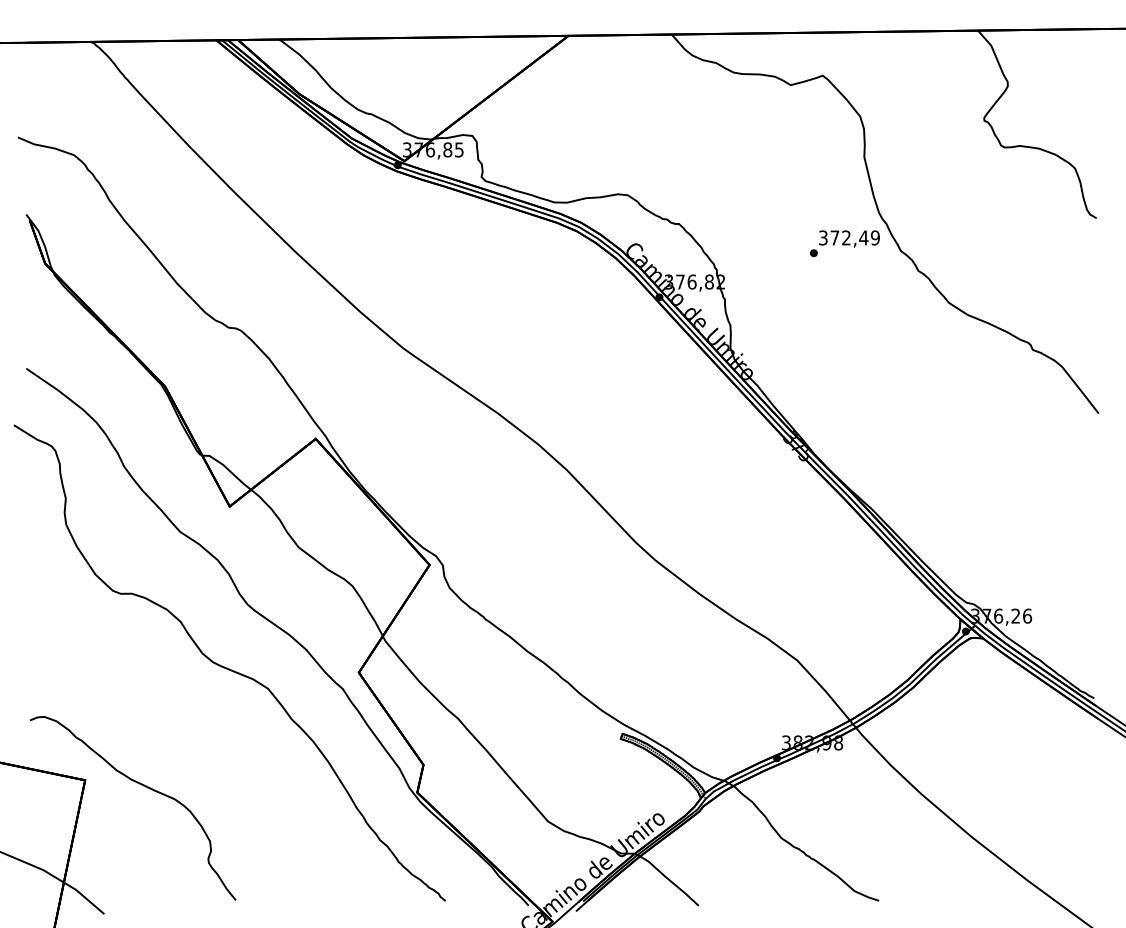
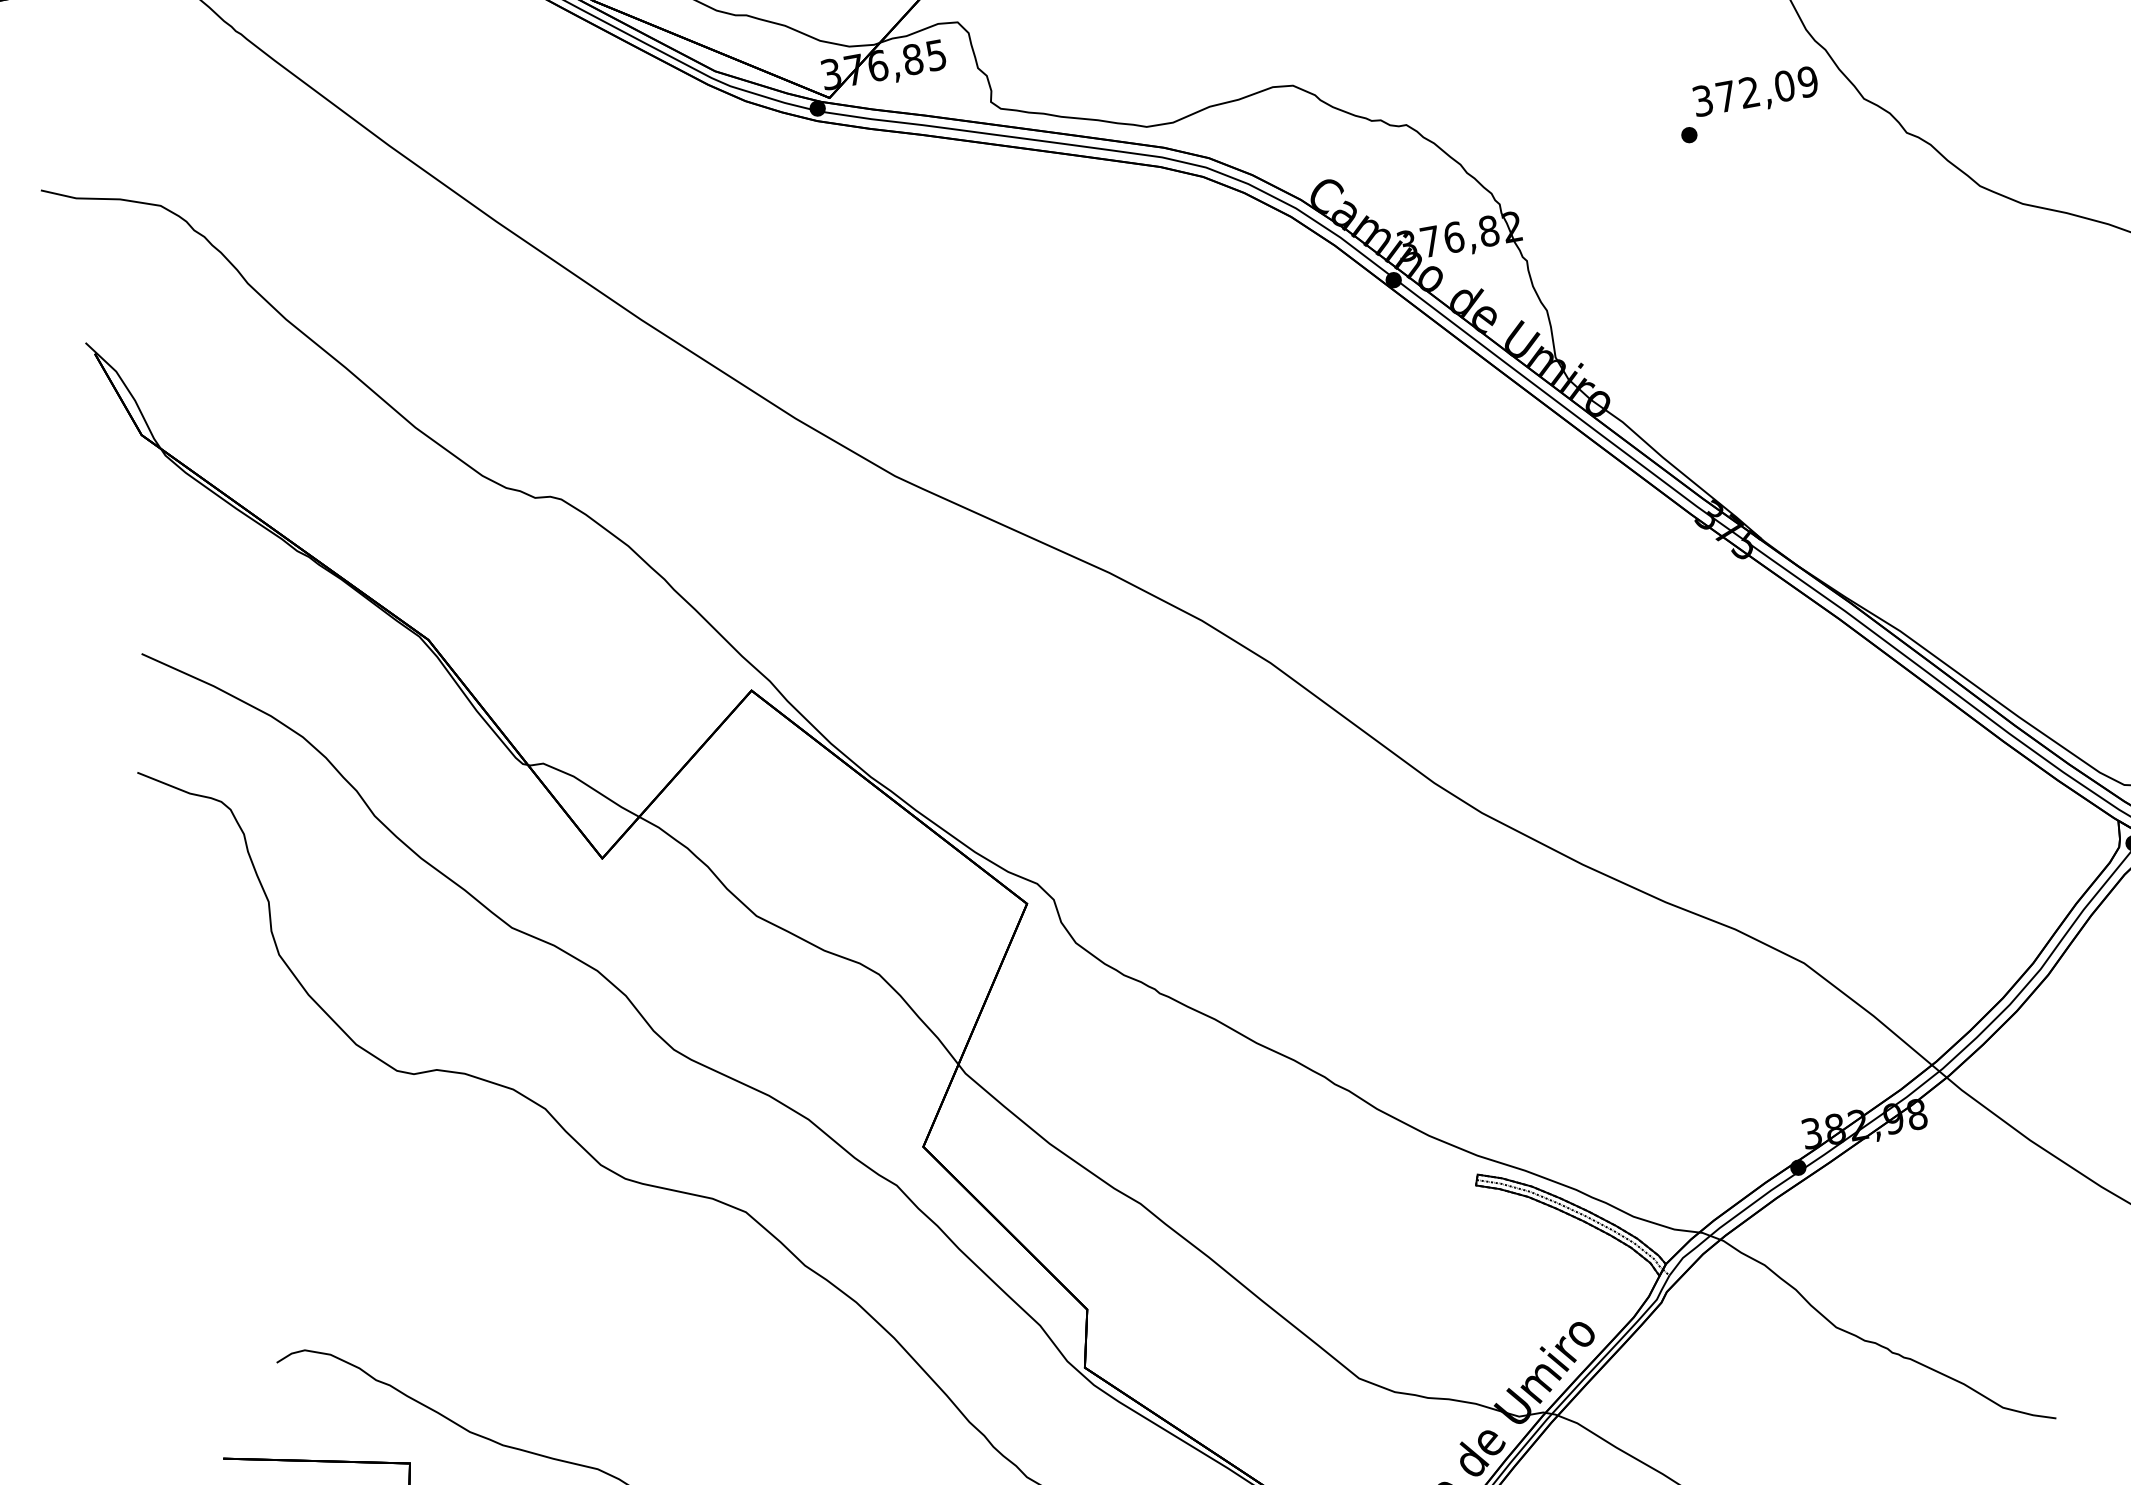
text: (863, 237) -> (1783, 85), 372,49 -> 372,09

